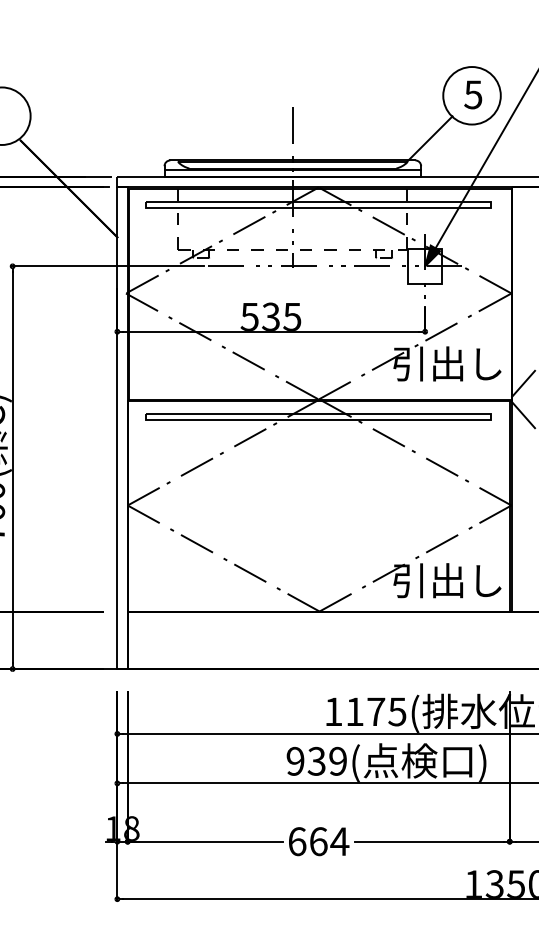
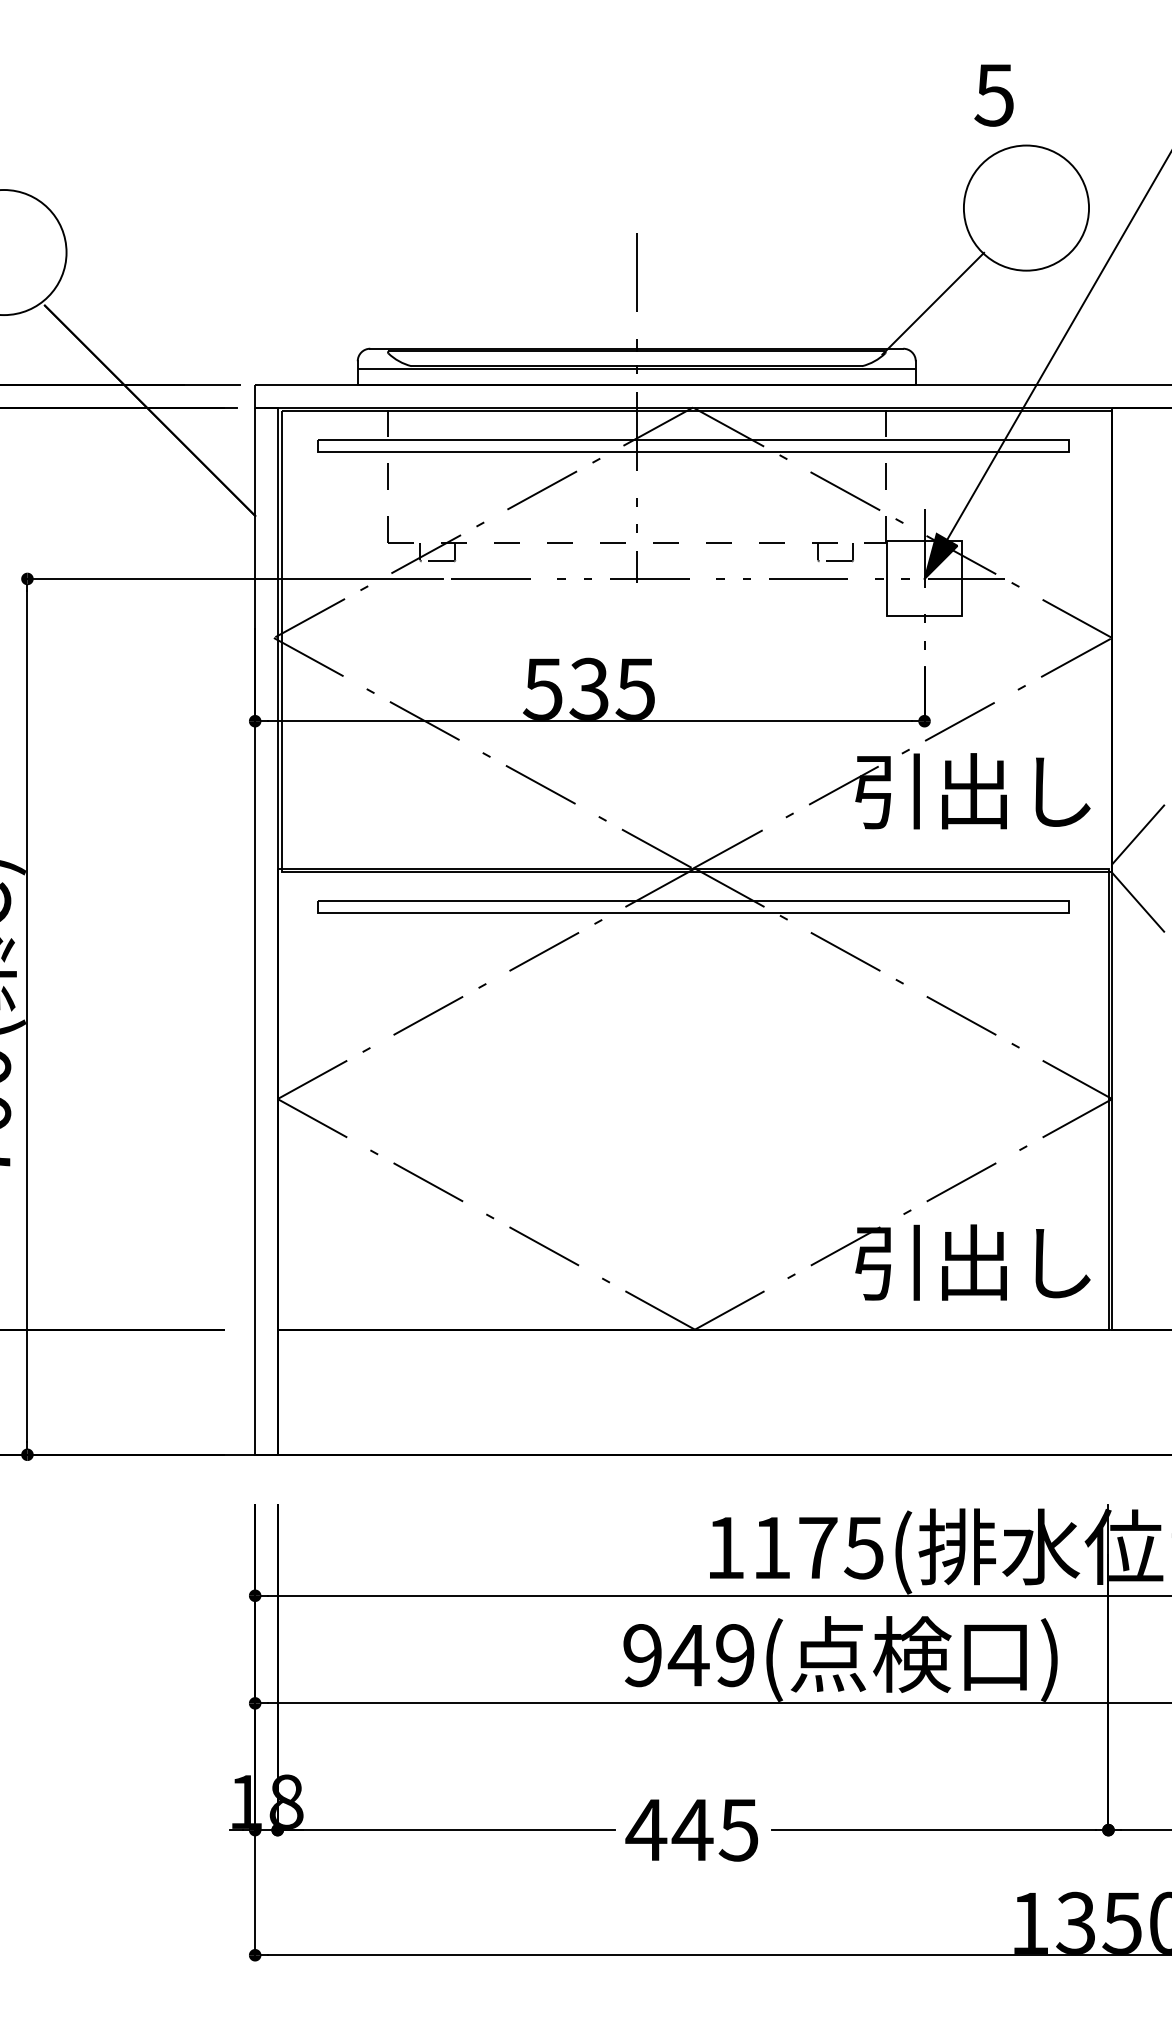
text: (473, 94) -> (994, 94), moved
text: (316, 760) -> (688, 1653), 939( -> 949(
text: (318, 841) -> (692, 1829), 664 -> 445

